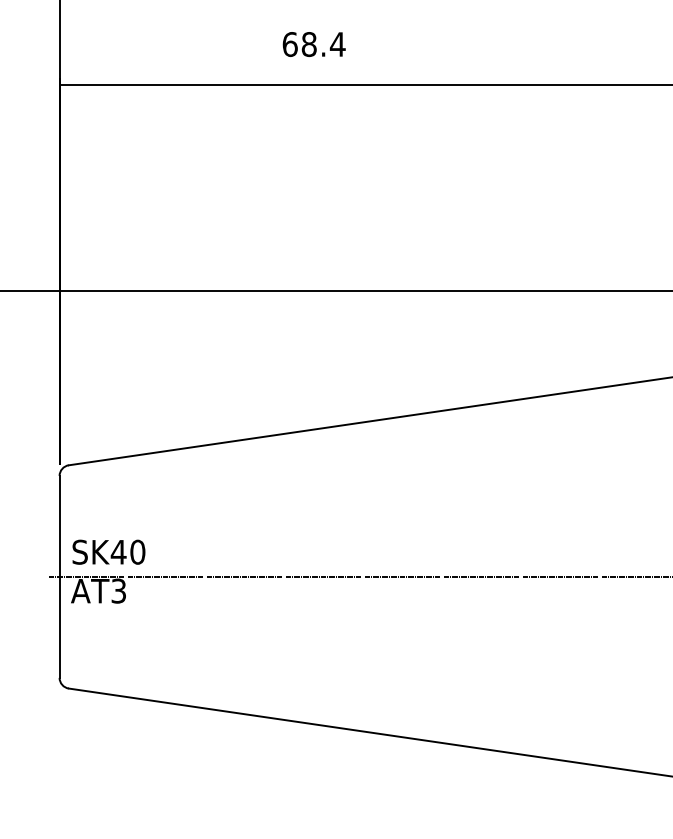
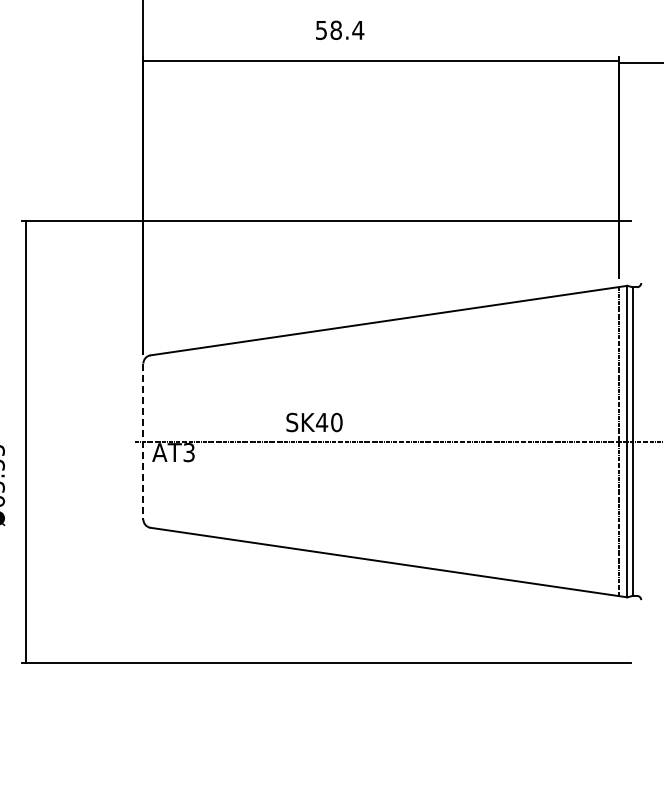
text: (290, 43) -> (321, 29), 68.4 -> 58.4
text: (108, 552) -> (314, 422), moved
line: (59, 576) -> (143, 441), solid -> dashed

